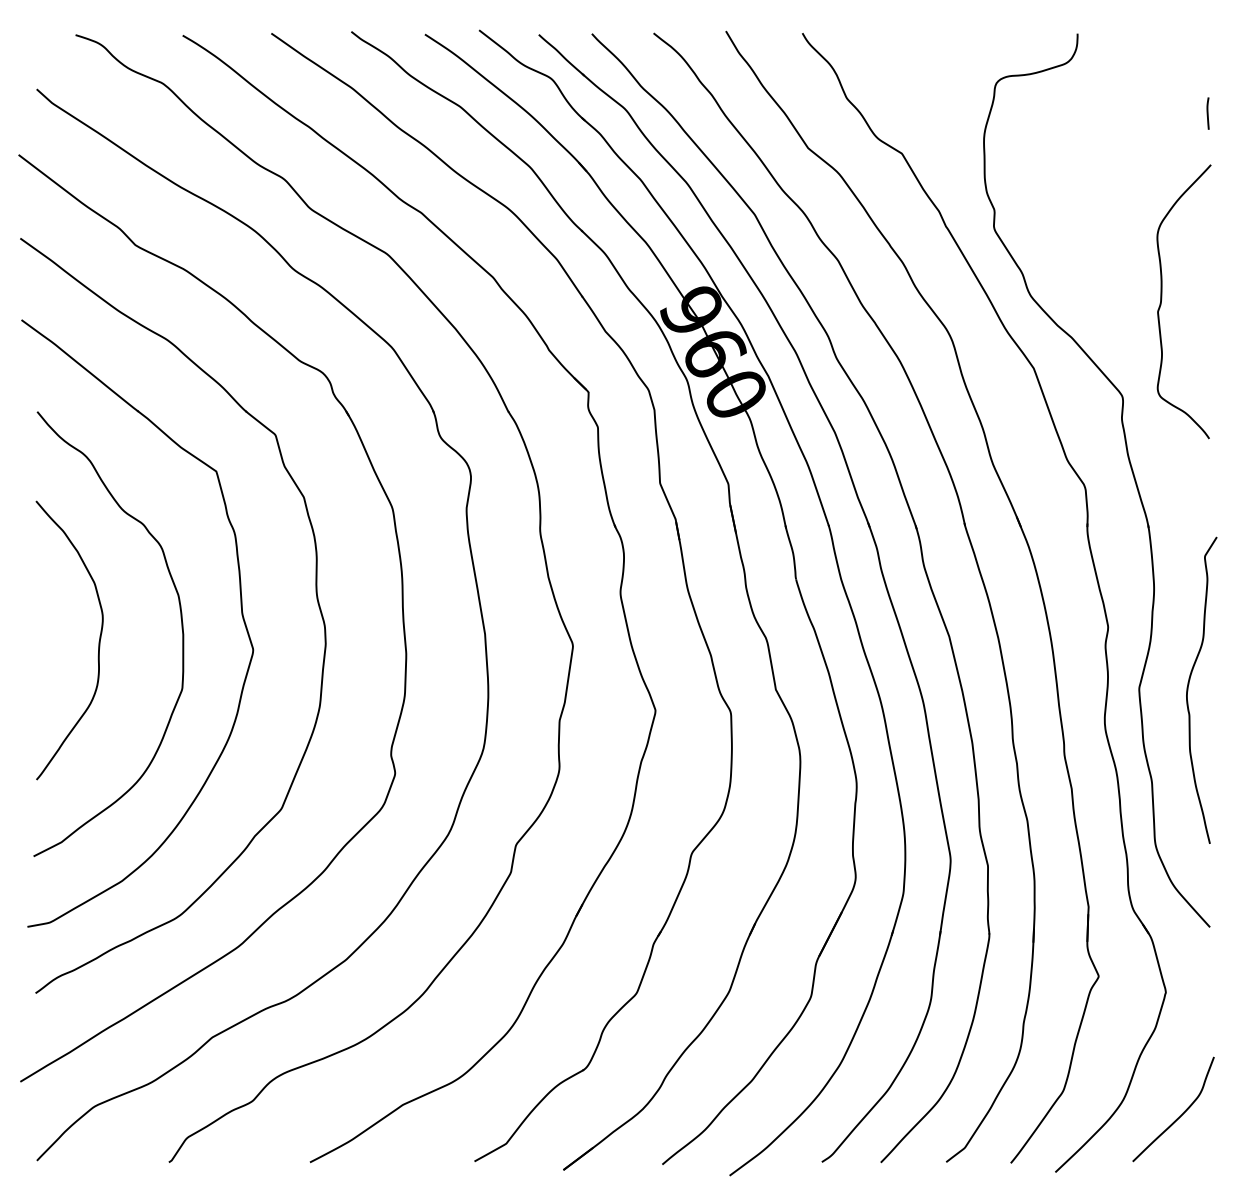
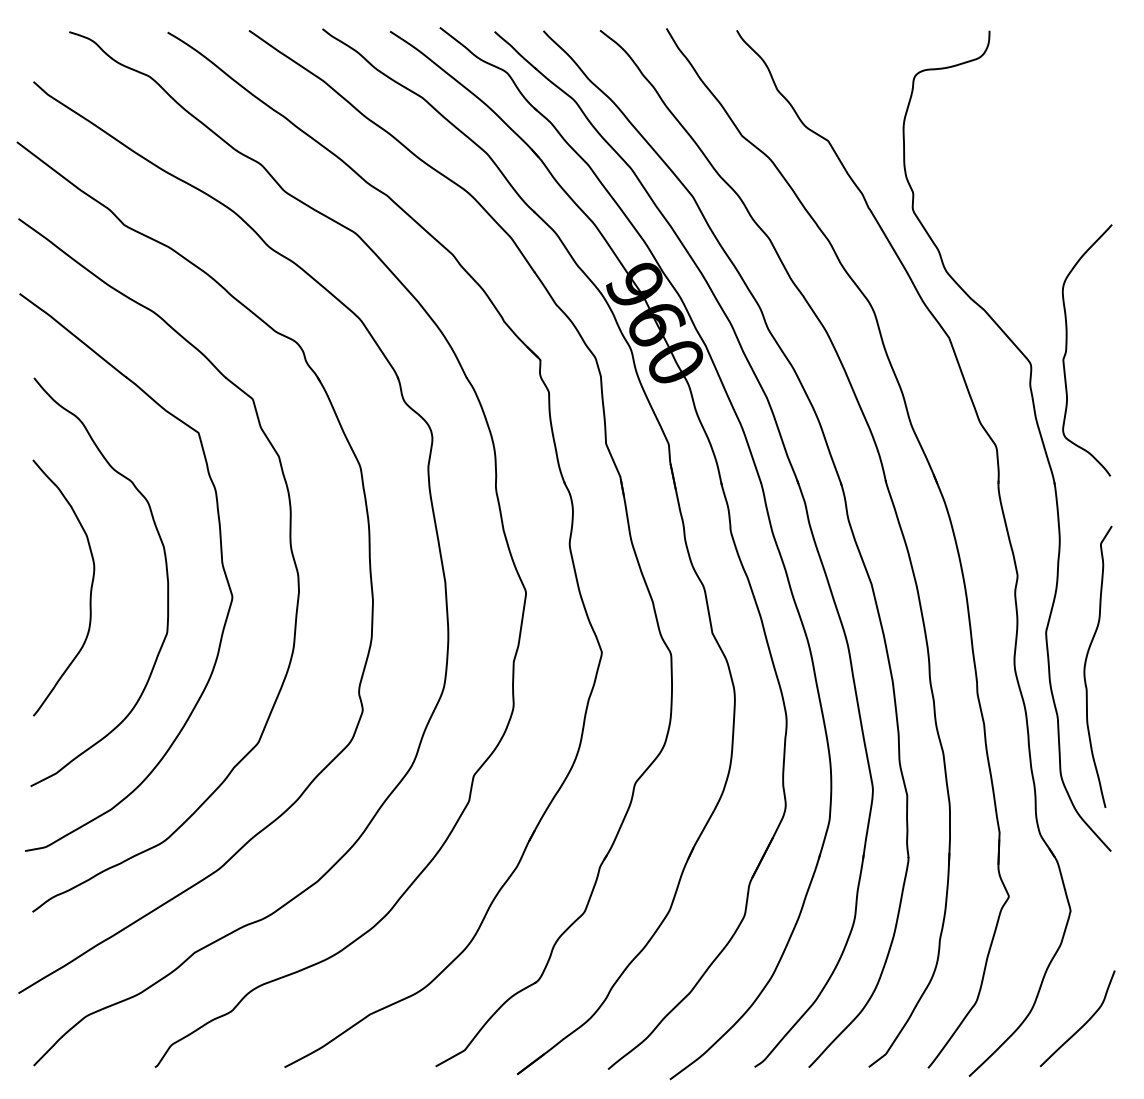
line: (1207, 113) -> (1108, 104), removed
curve: (1162, 299) -> (1067, 348), moved
curve: (1189, 684) -> (1086, 661), moved

